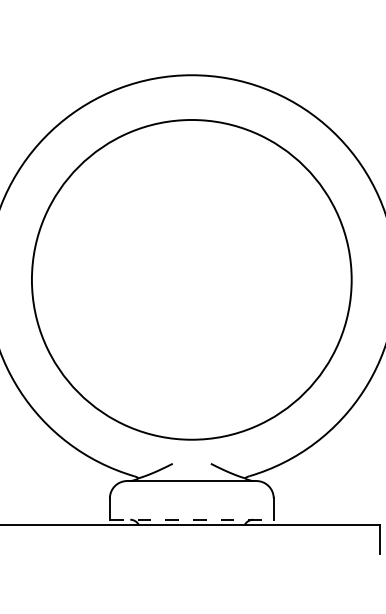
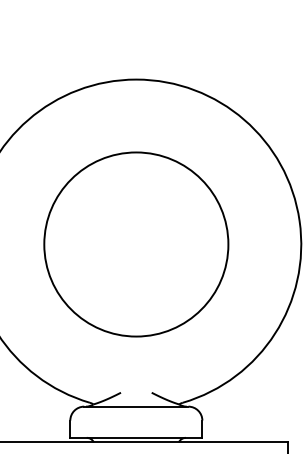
circle: (191, 279) -> (136, 244), size x0.71
line: (191, 519) -> (136, 437), dashed -> solid

